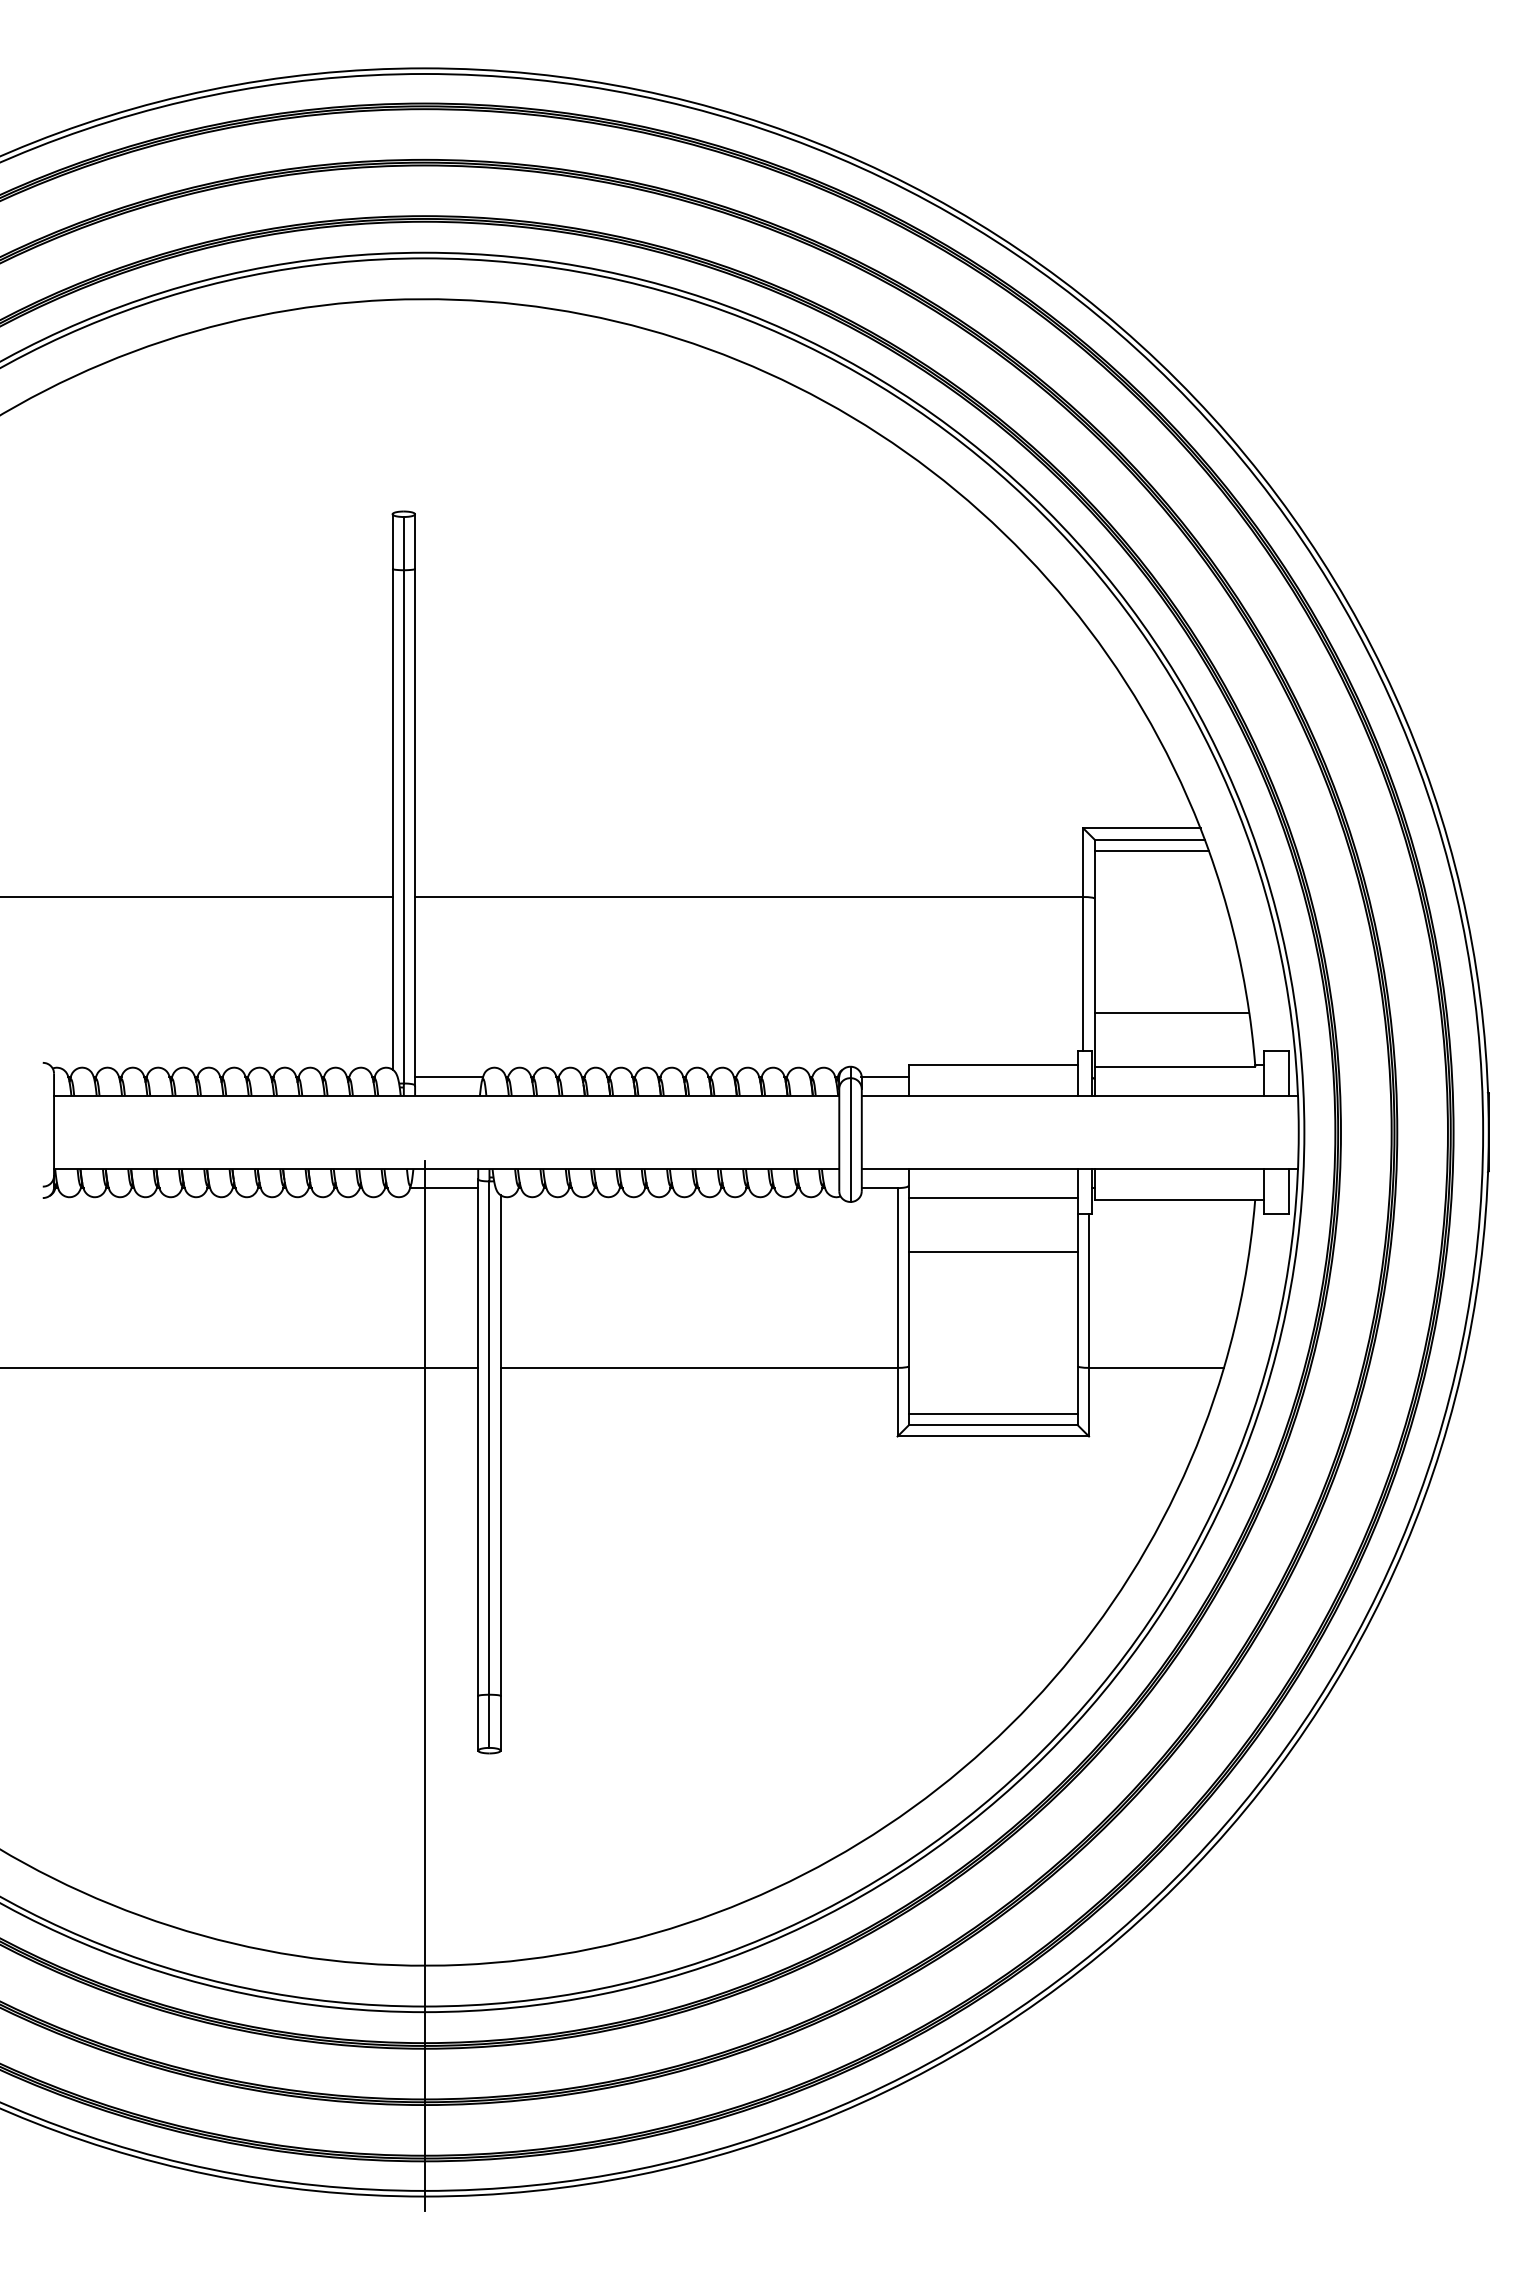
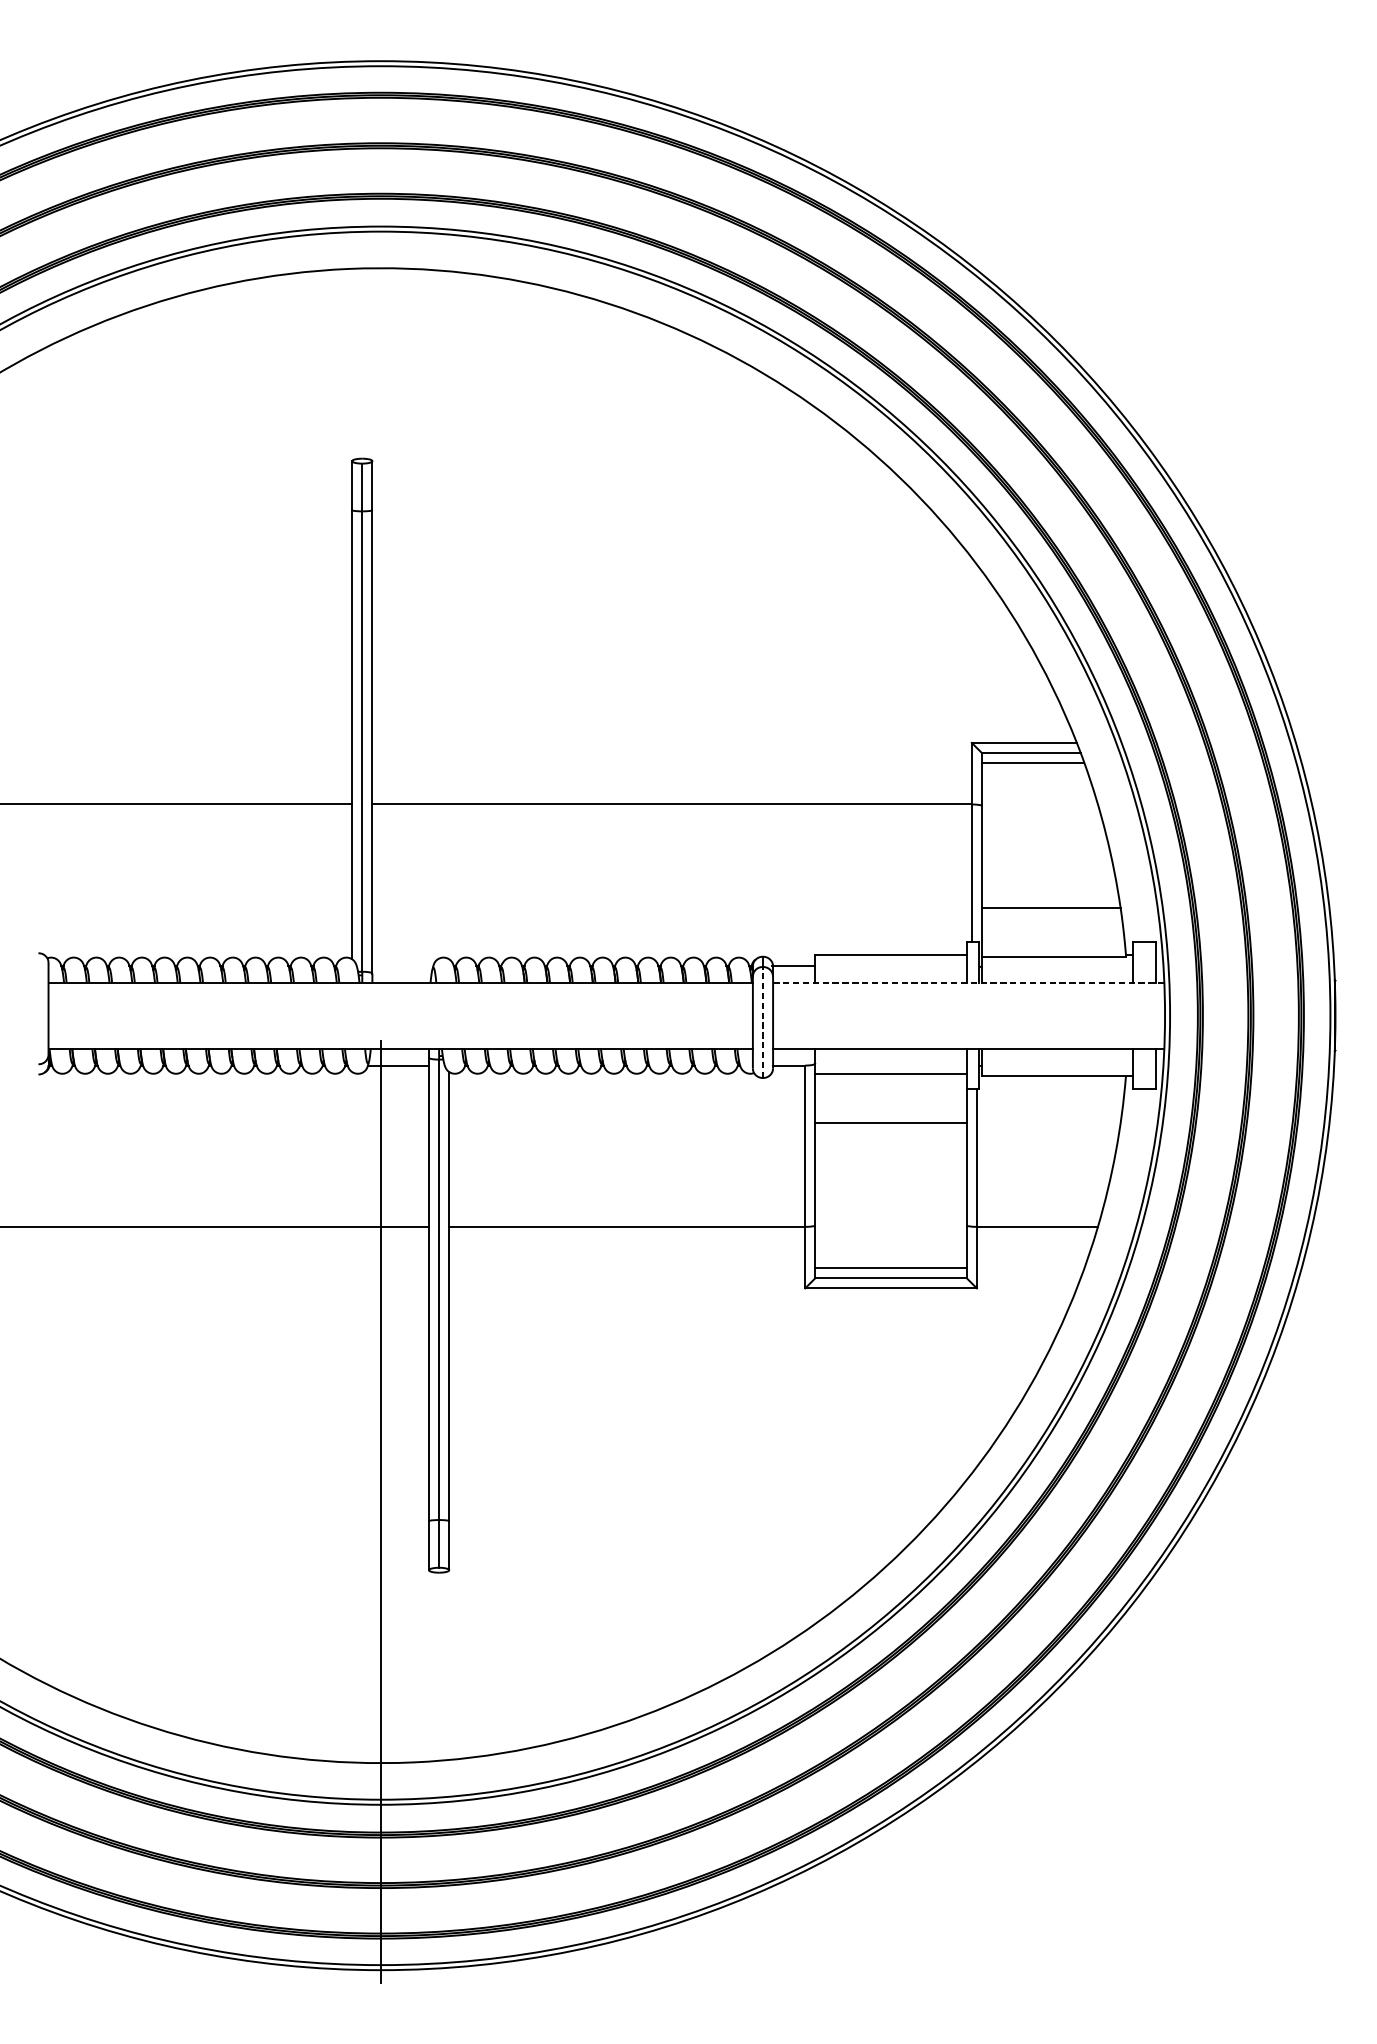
line: (449, 1076) -> (403, 965), removed
line: (1079, 1095) -> (968, 982), solid -> dashed
line: (850, 1140) -> (762, 1022), solid -> dashed

